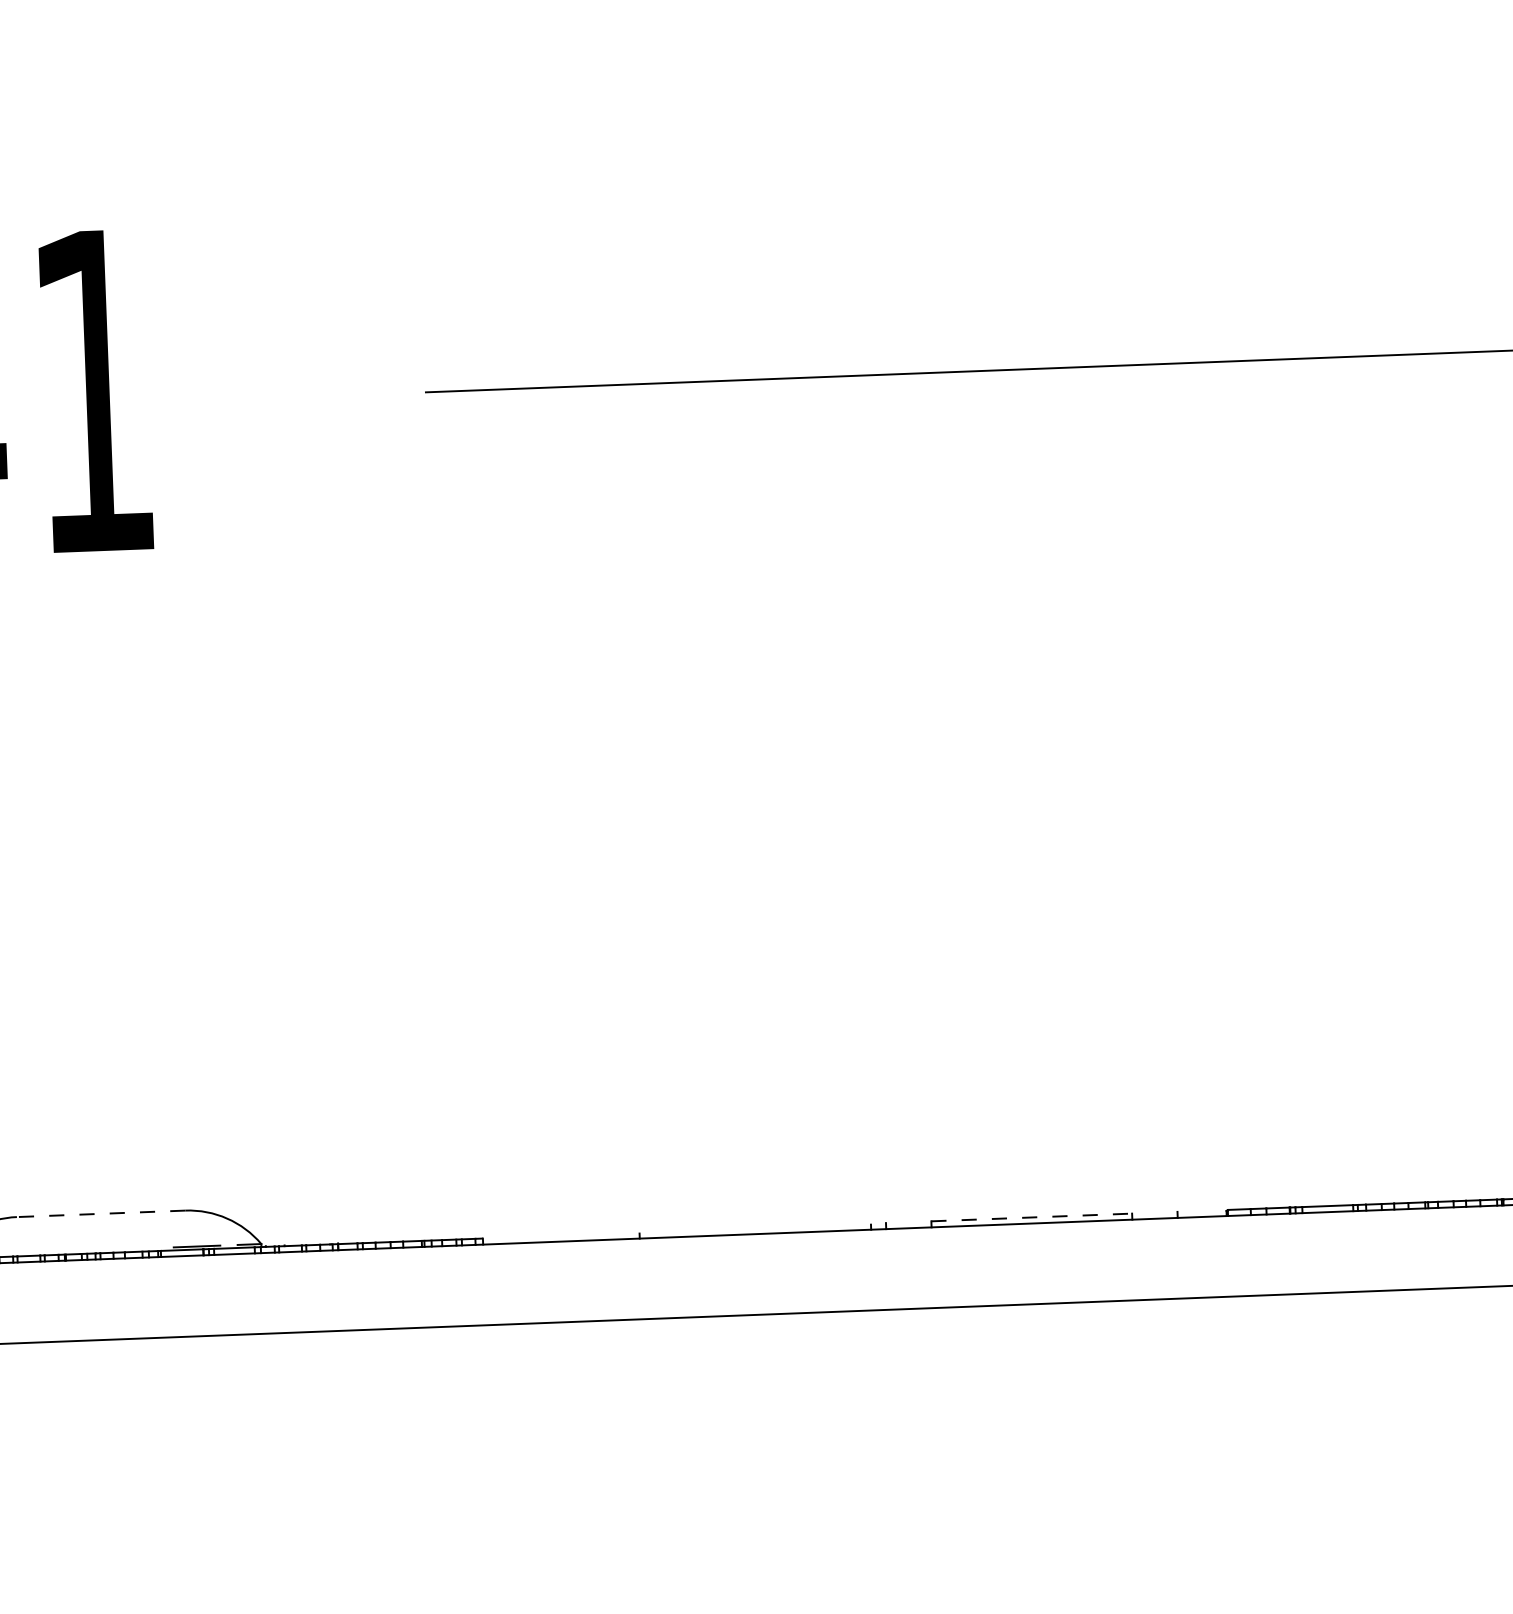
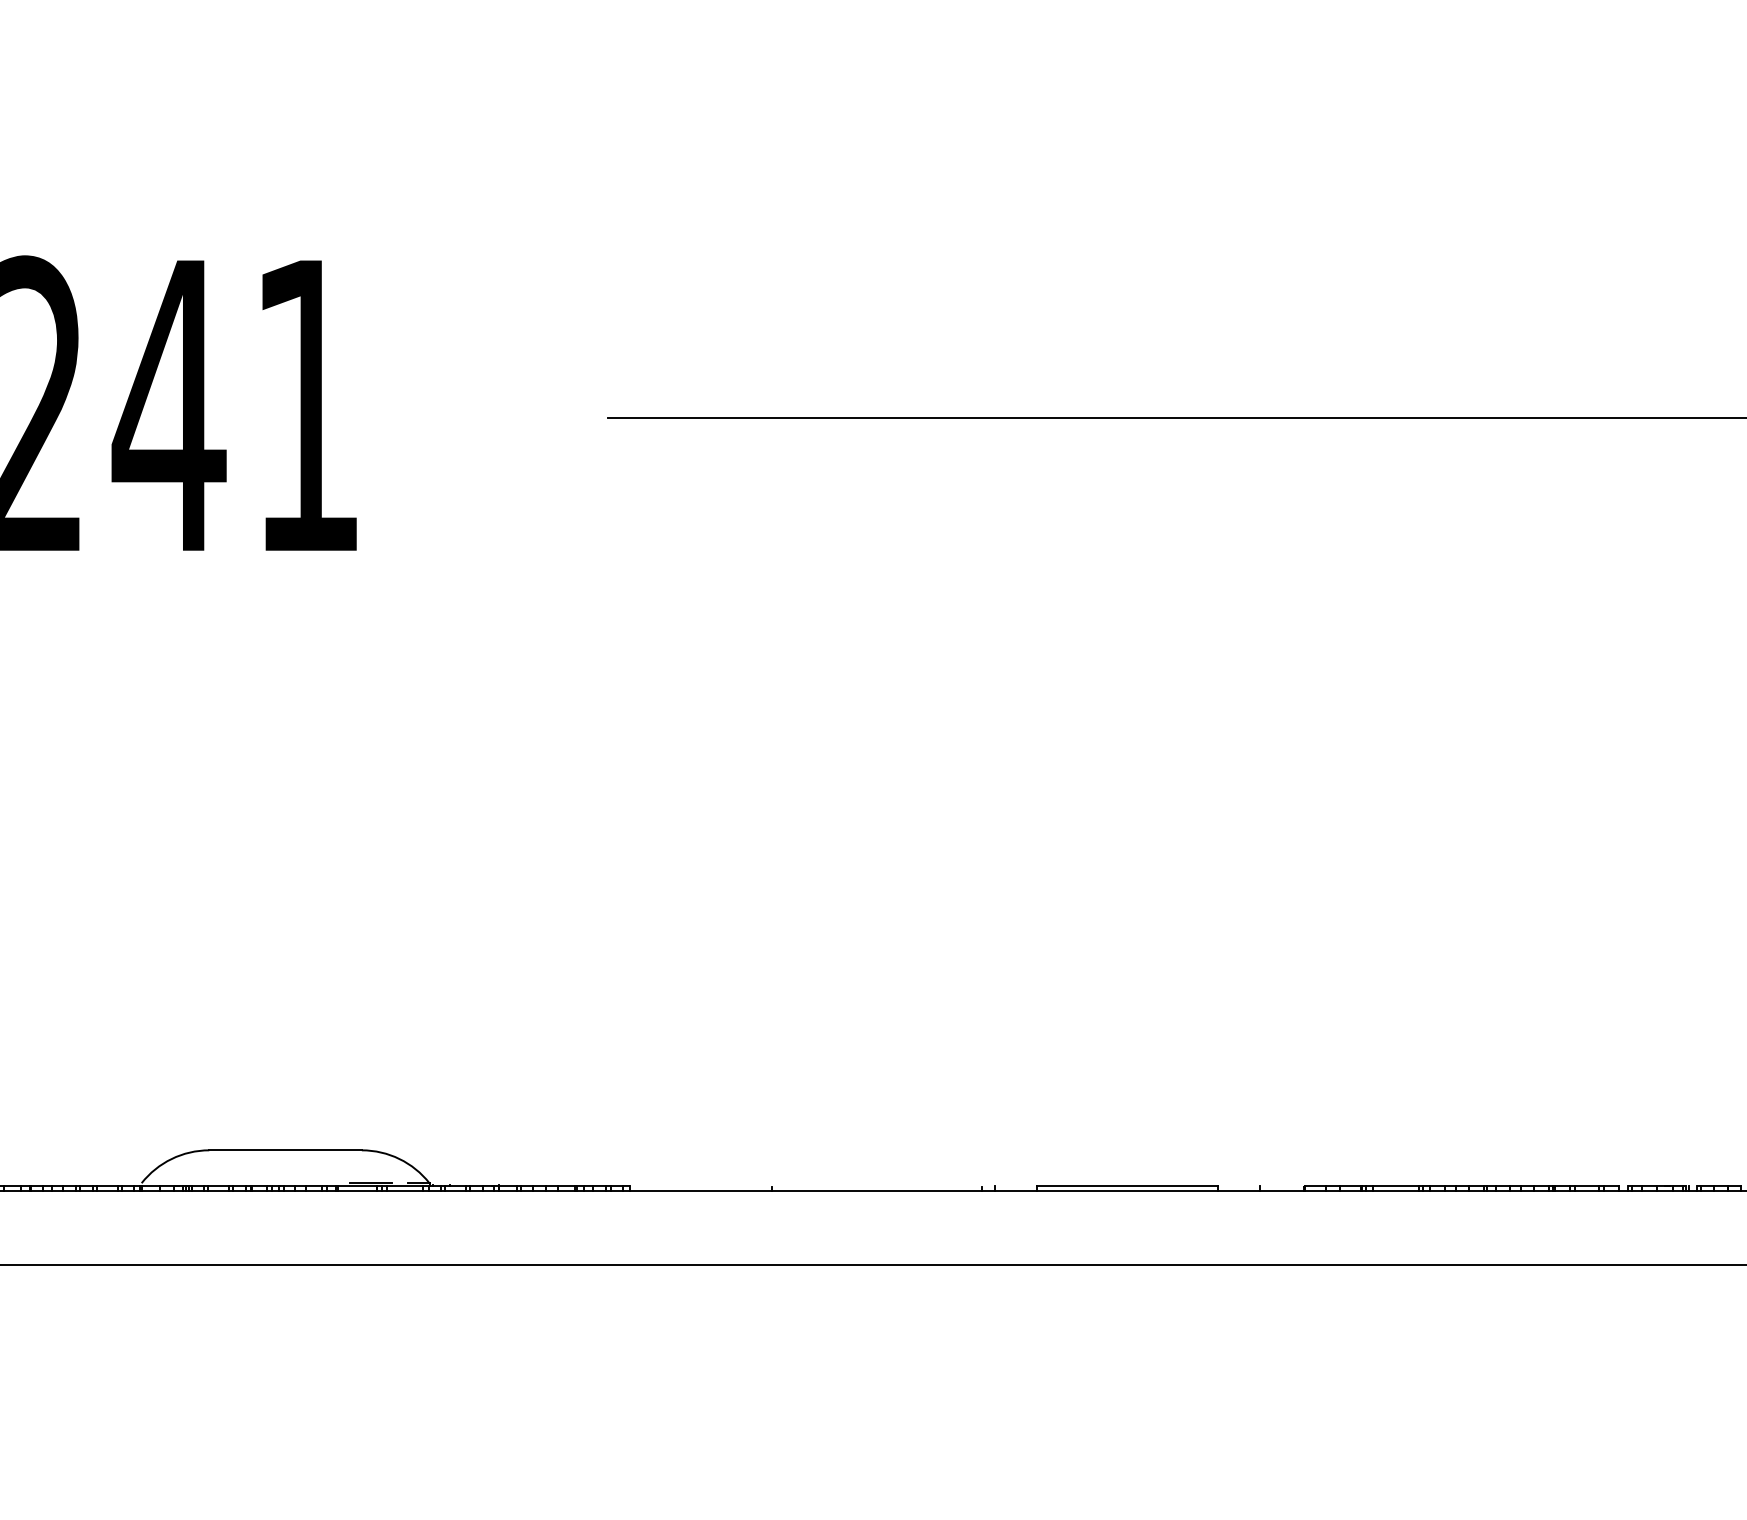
line: (101, 1214) -> (285, 1150), dashed -> solid
line: (1031, 1216) -> (1127, 1185), dashed -> solid

